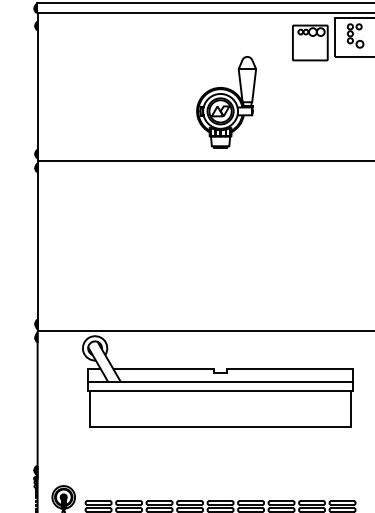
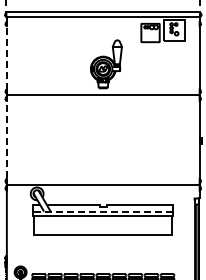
line: (36, 171) -> (6, 100), solid -> dashed
line: (221, 381) -> (103, 211), solid -> dashed

